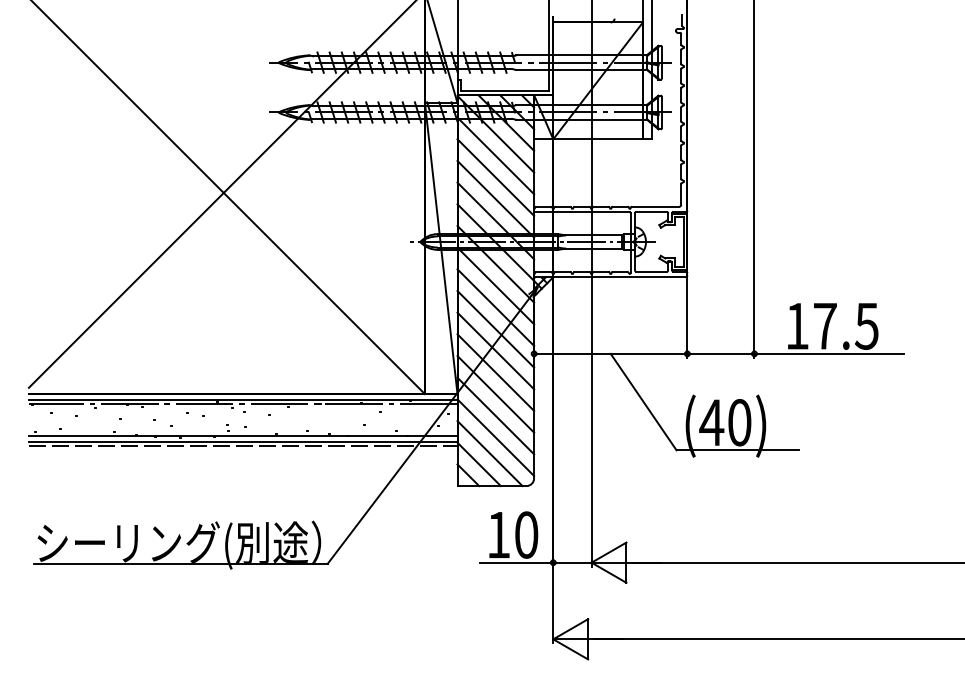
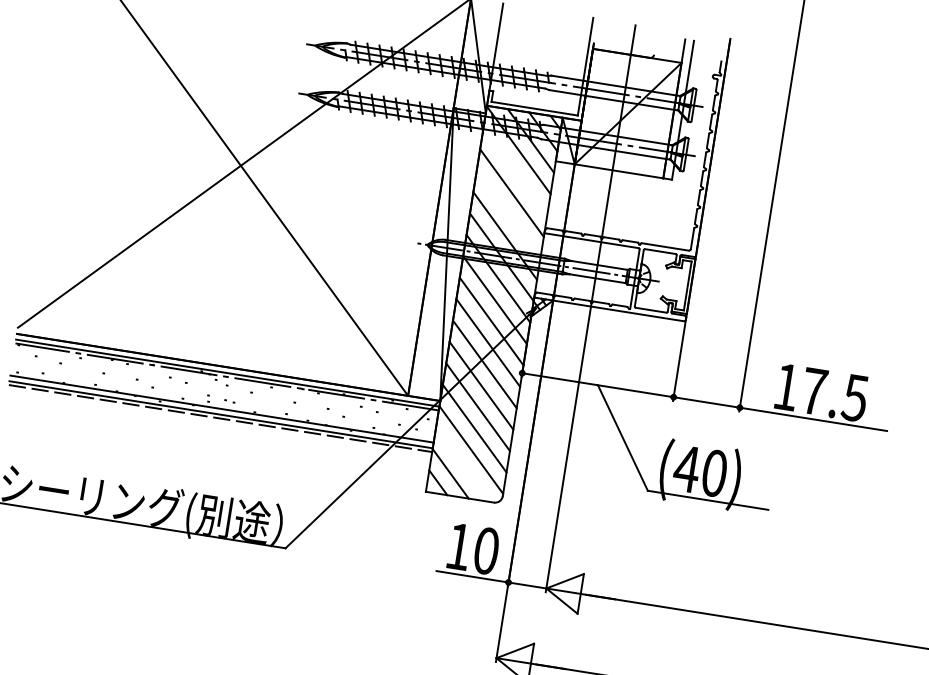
line: (495, 155) -> (515, 171), removed
line: (495, 198) -> (508, 213), removed
line: (489, 453) -> (462, 464), removed

